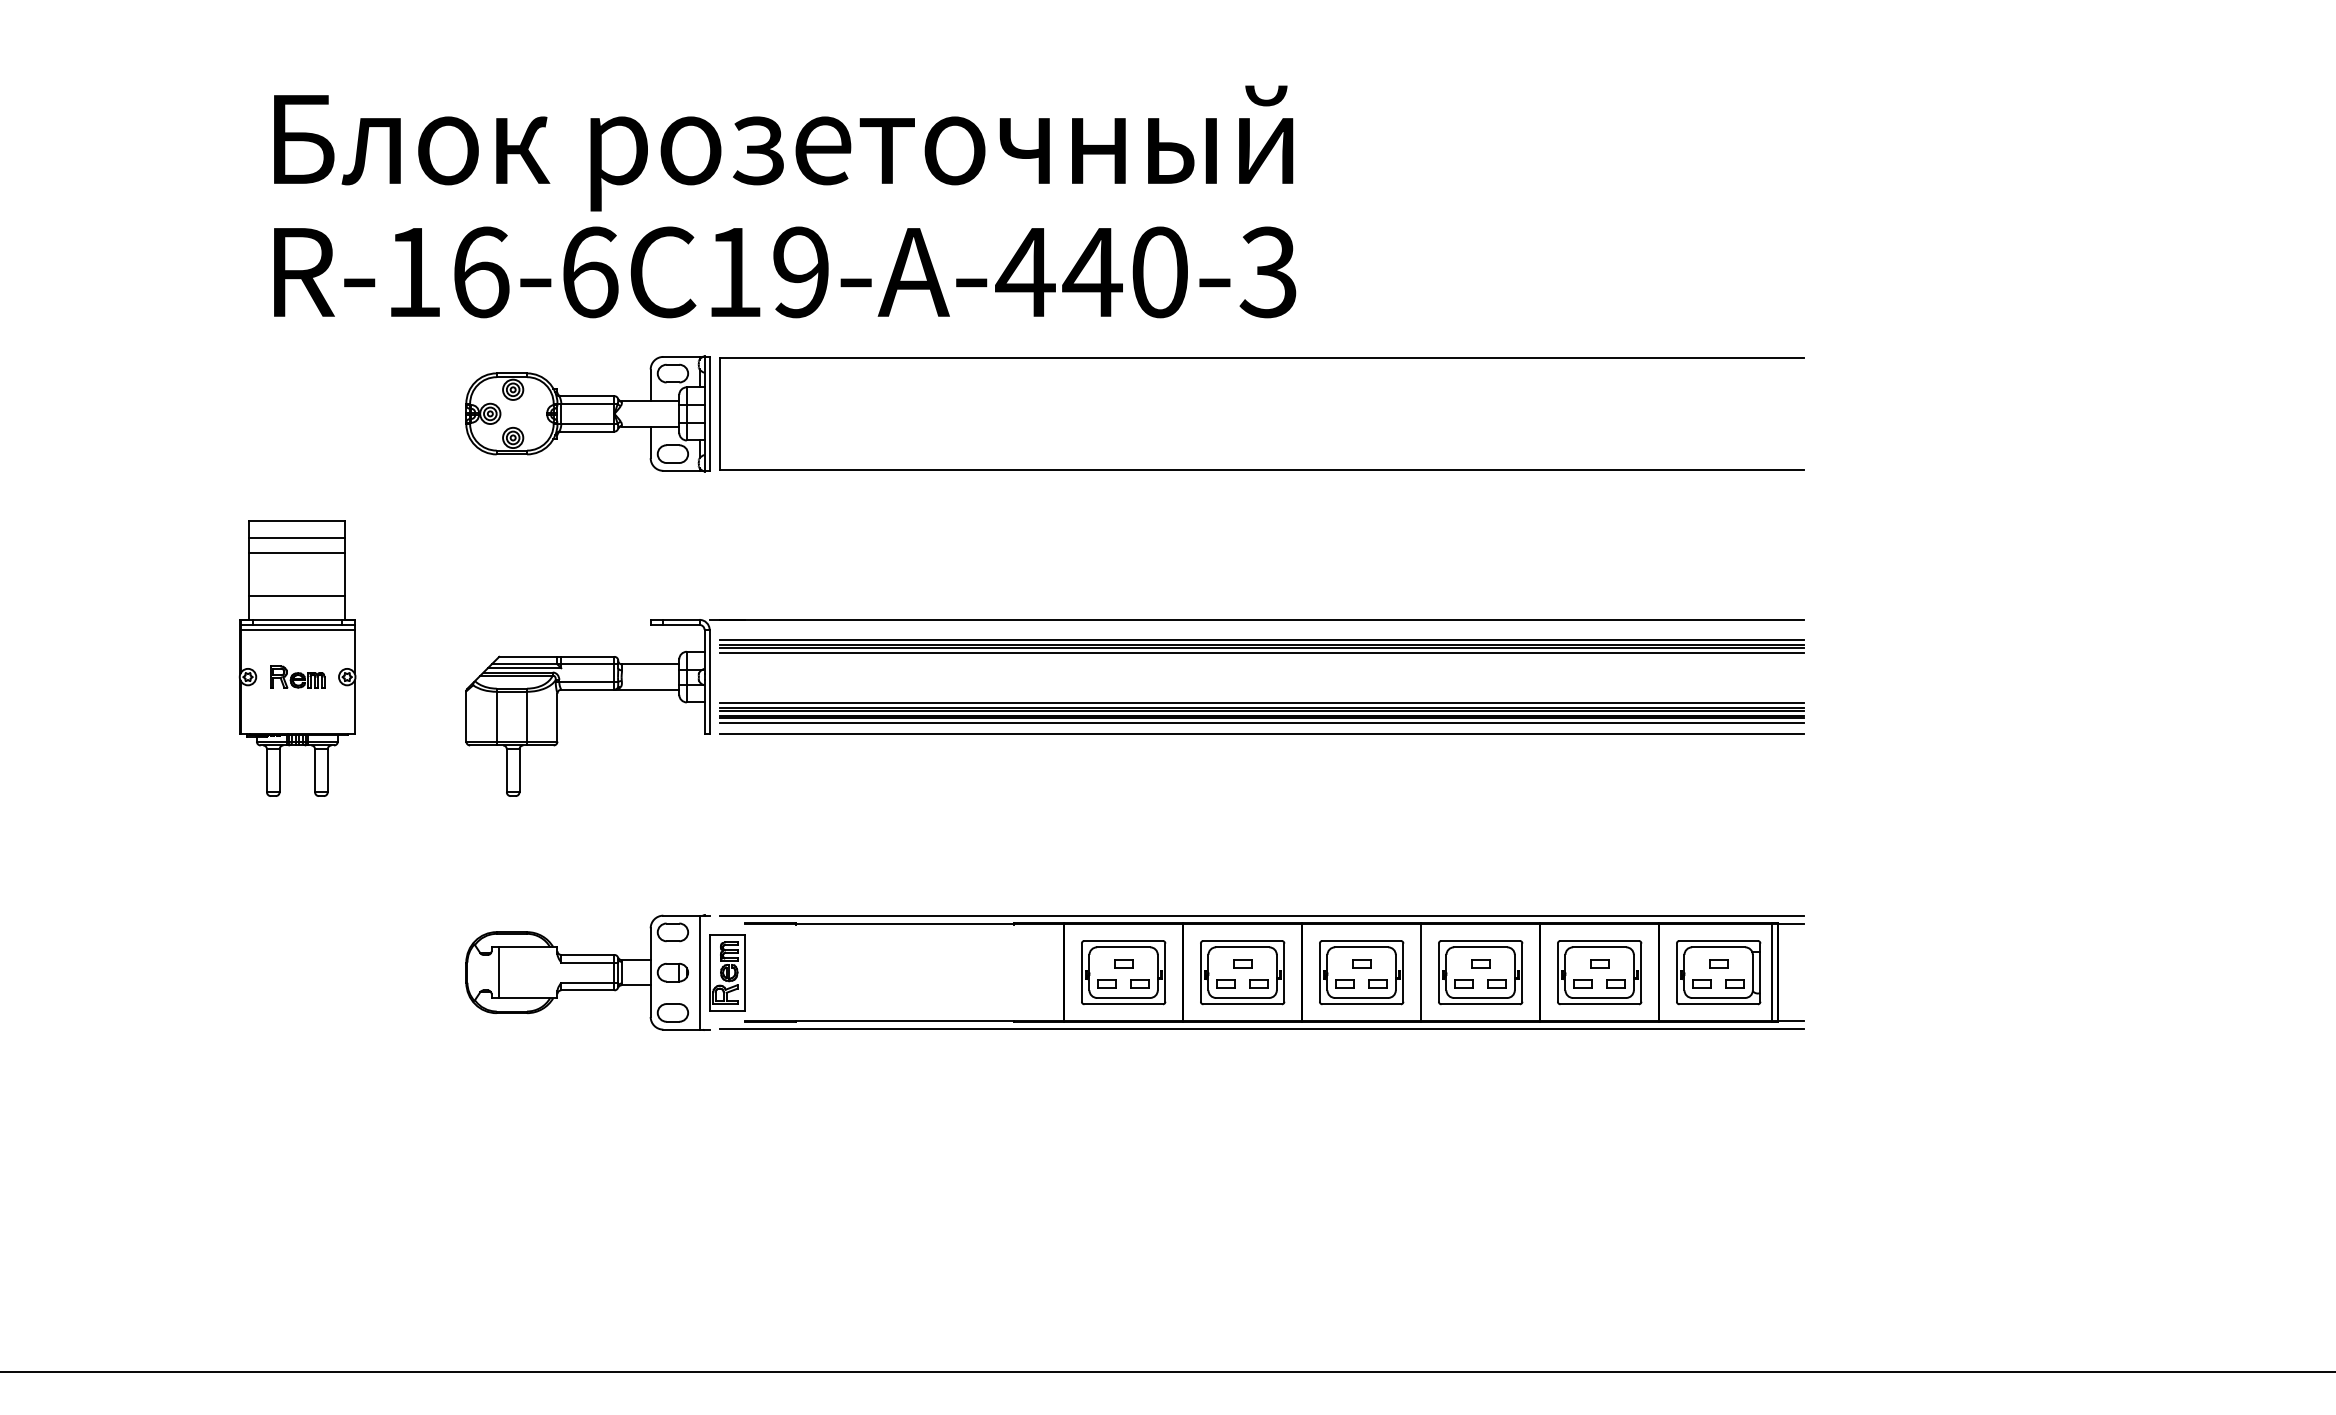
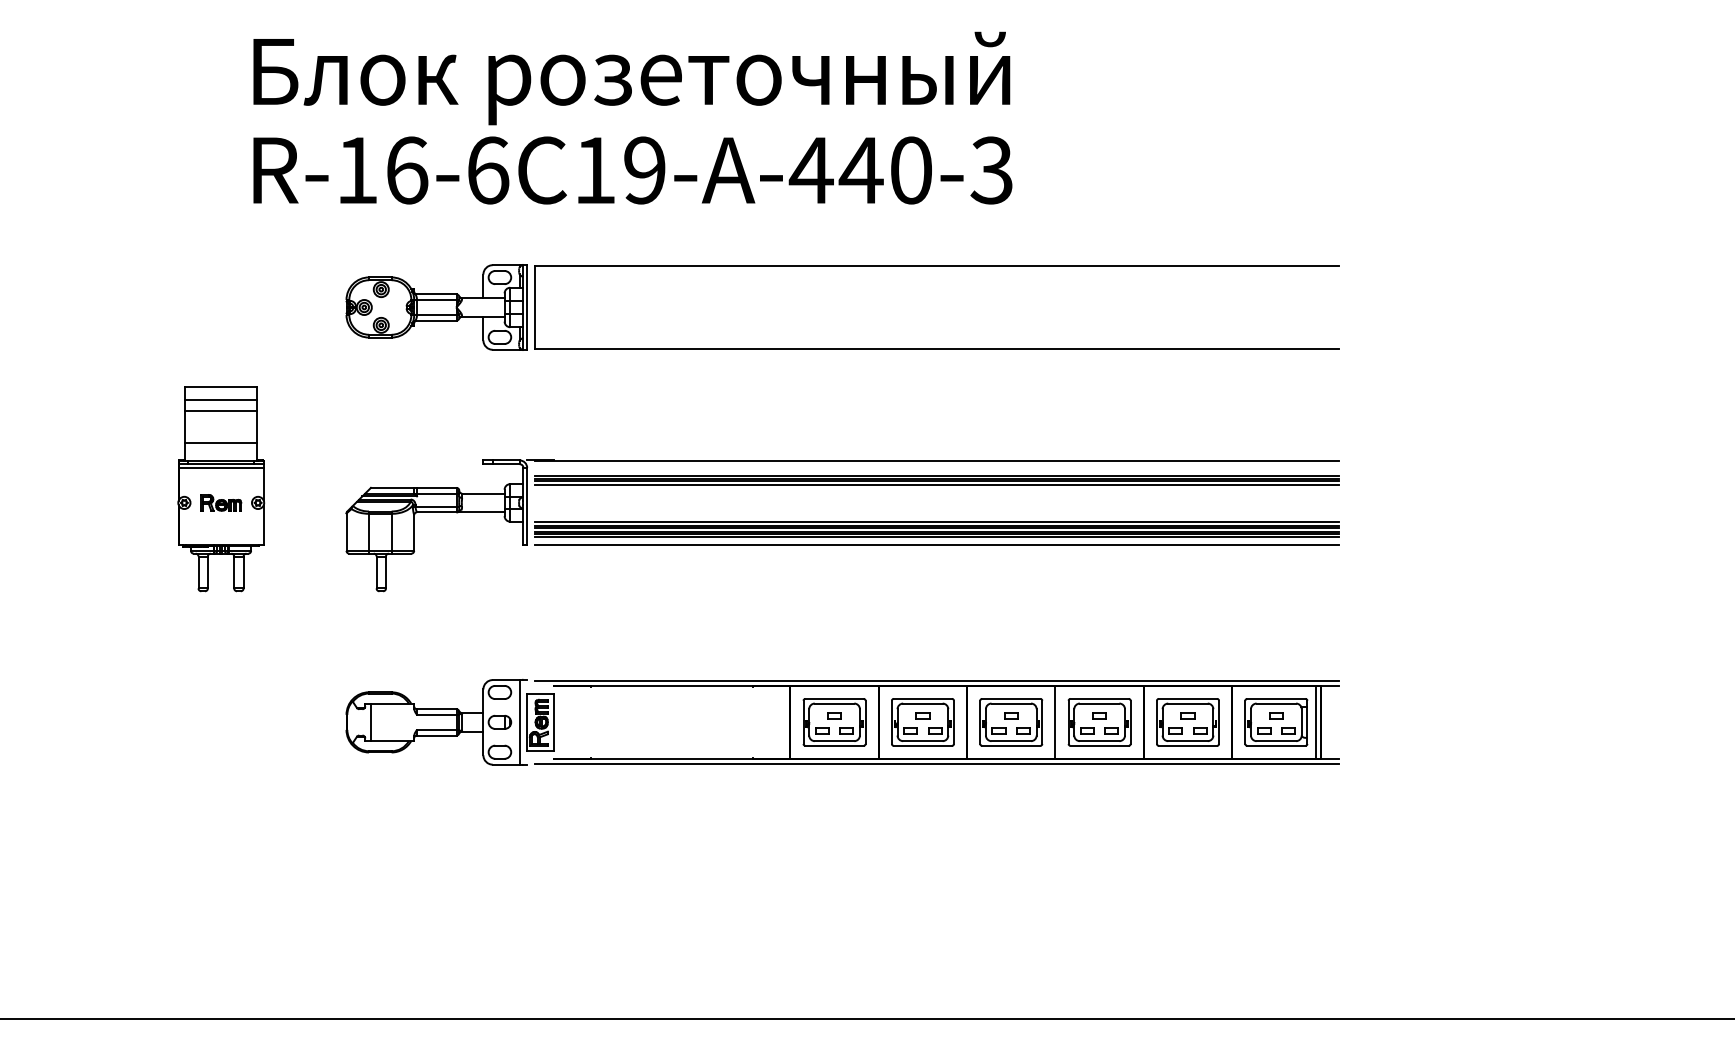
text: (785, 201) -> (633, 117), moved

